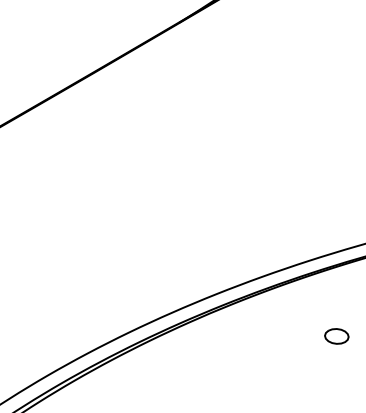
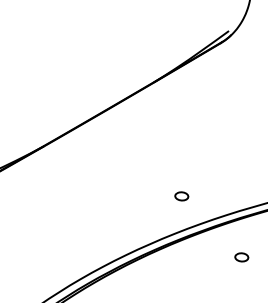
part: (228, 227) -> (181, 196), added

